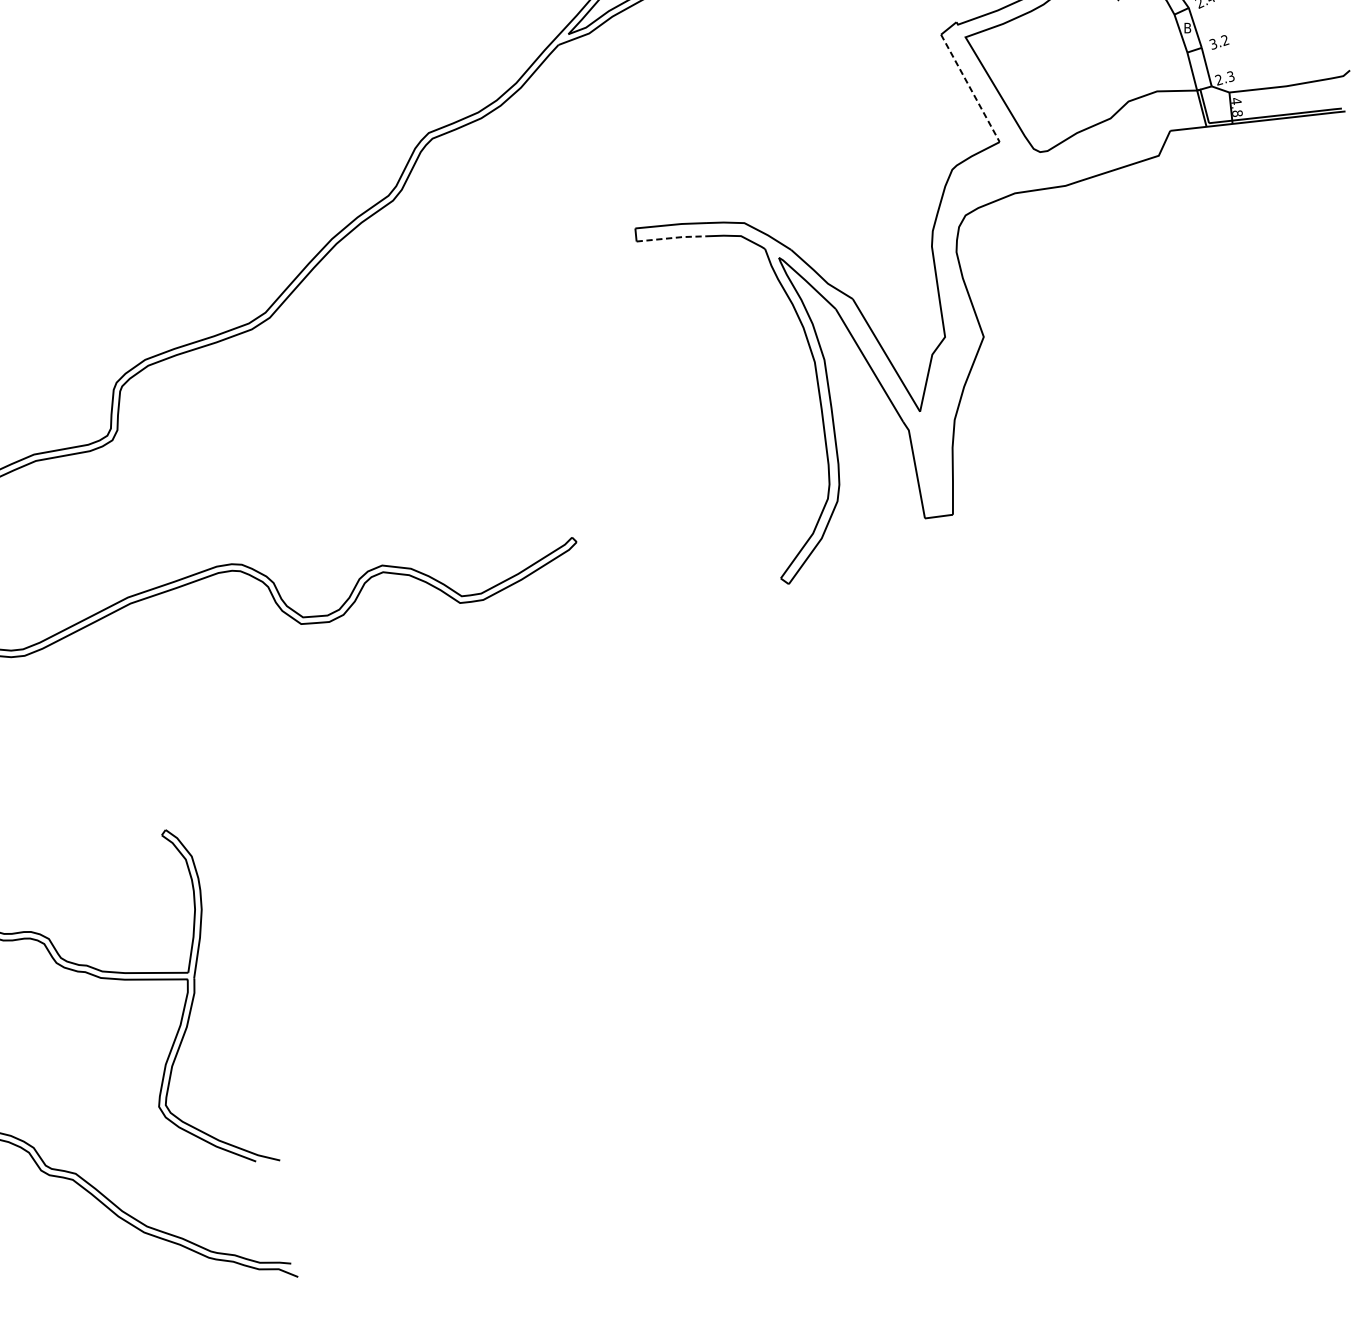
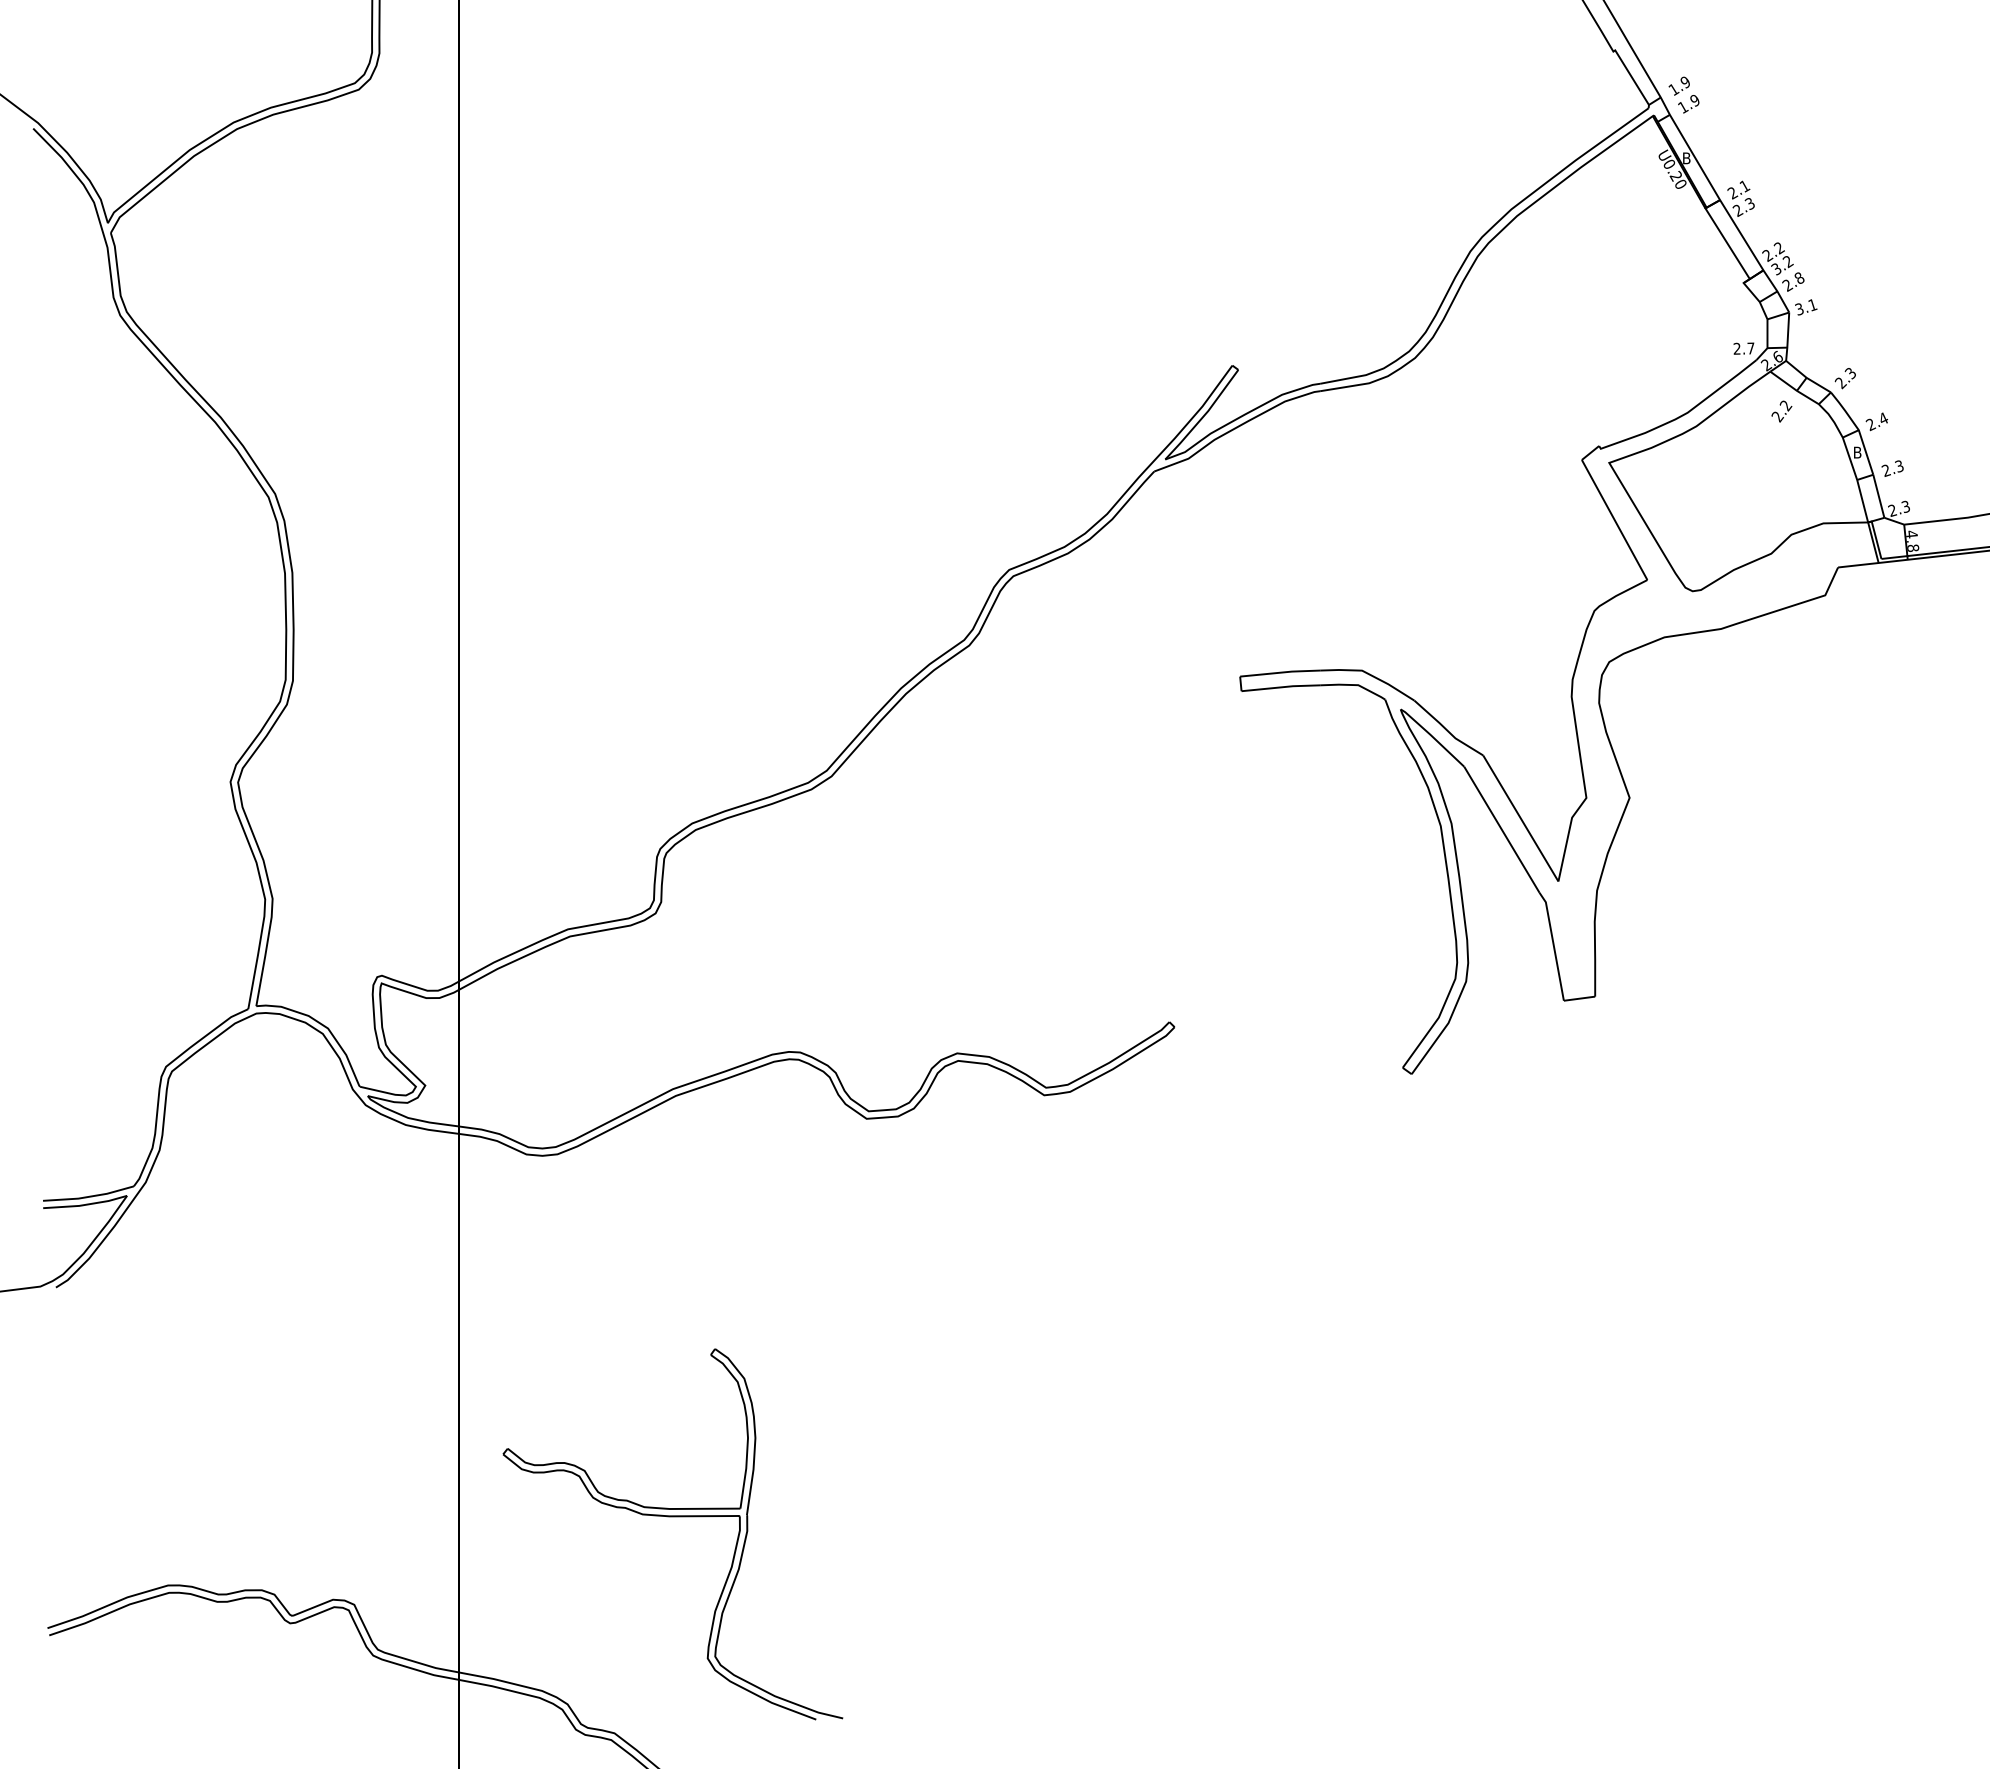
text: (1218, 42) -> (1892, 468), 3.2 -> 2.3
line: (970, 88) -> (1614, 520), dashed -> solid
line: (673, 238) -> (1282, 687), dashed -> solid

